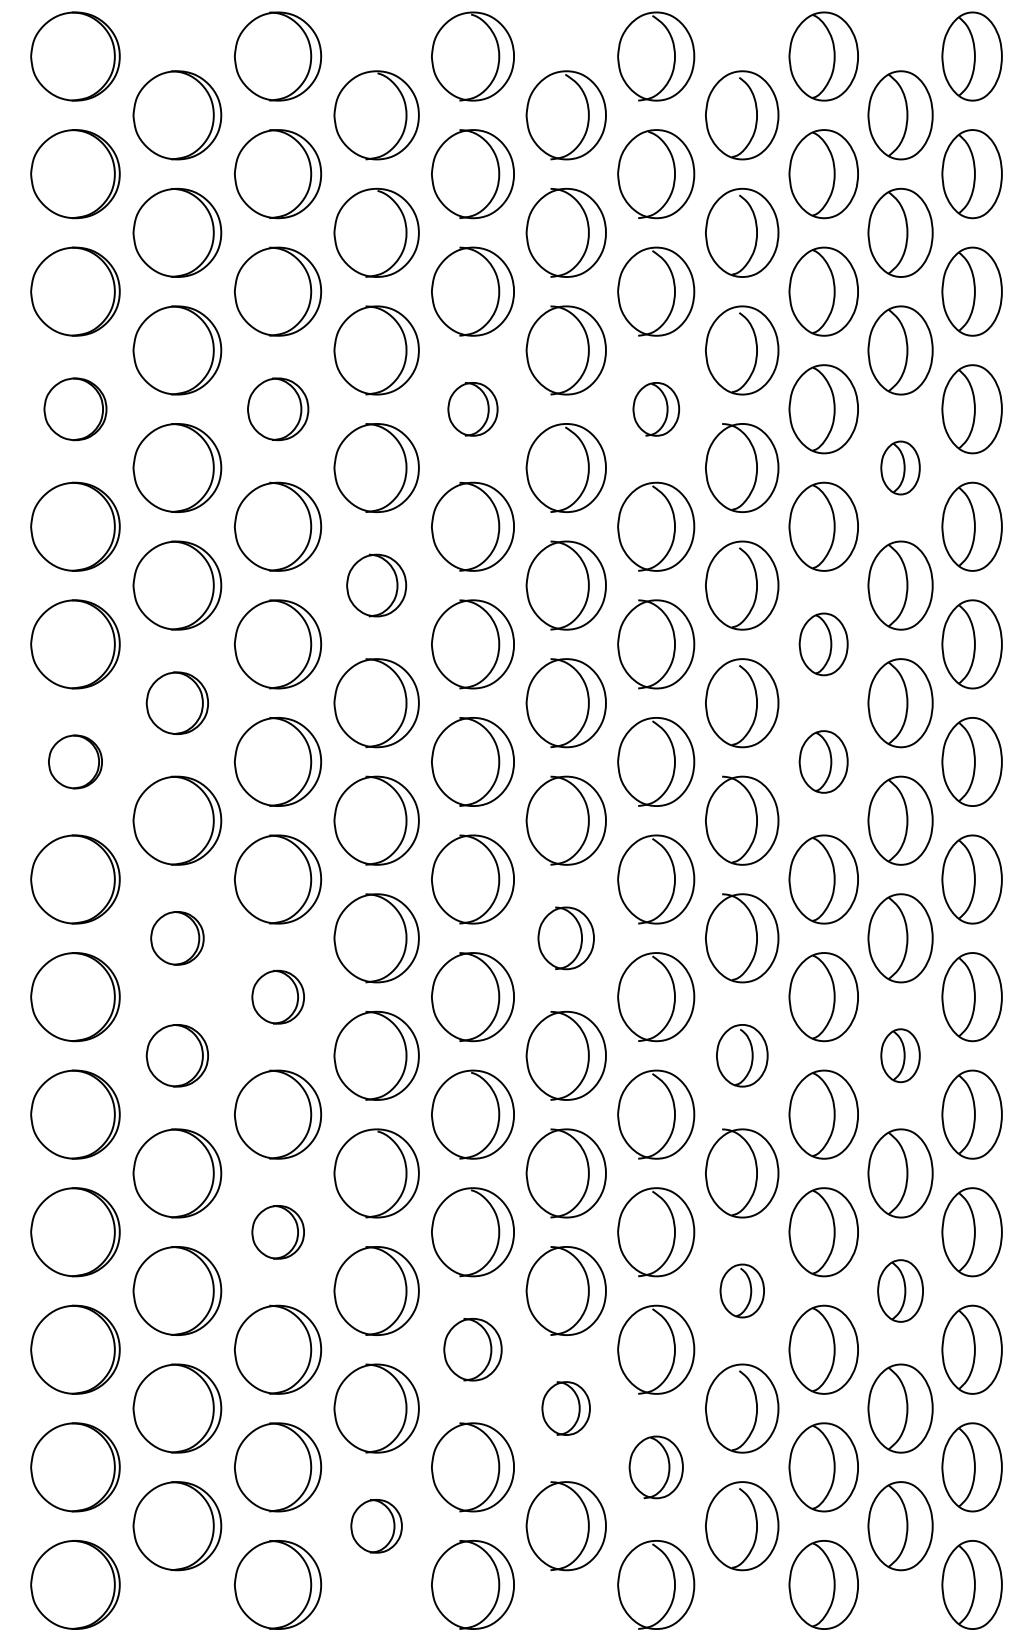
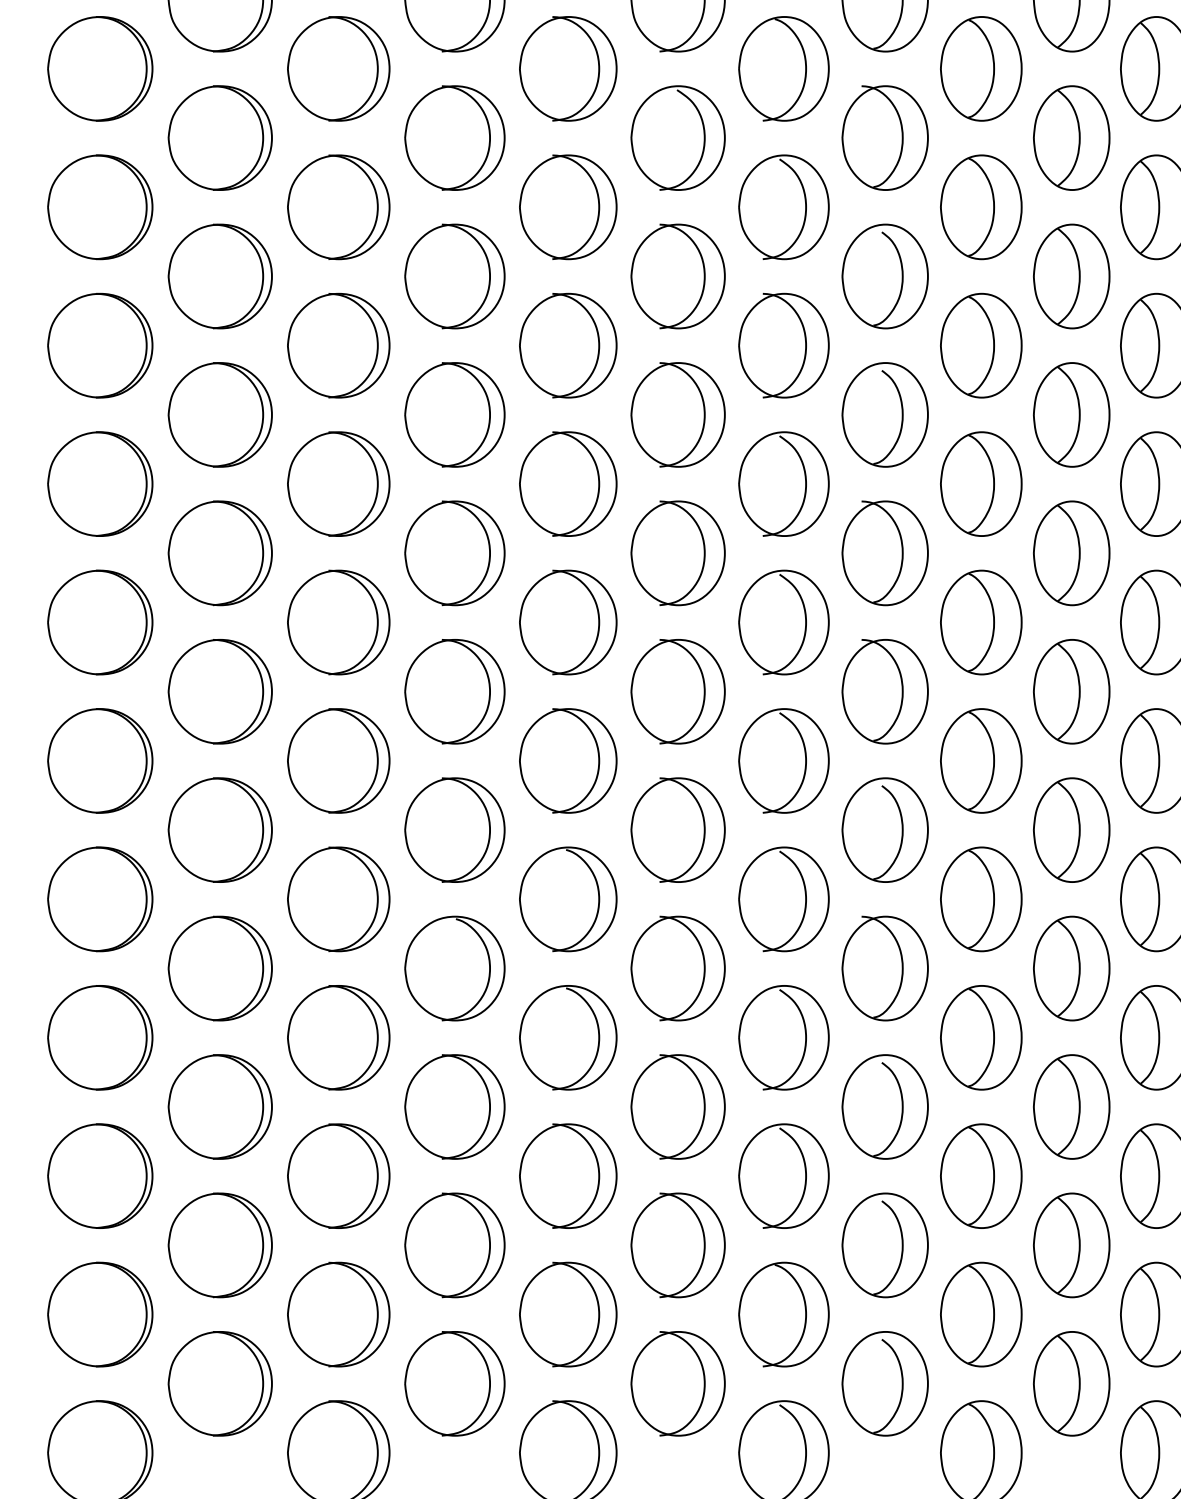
part: (75, 409) -> (100, 69), size x1.43
part: (278, 409) -> (339, 69), size x1.43
part: (472, 409) -> (567, 69), size x1.67
part: (656, 409) -> (784, 69), size x1.67
part: (900, 467) -> (1071, 137), size x1.67
part: (376, 585) -> (454, 276), size x1.43
part: (823, 644) -> (980, 345), size x1.43
part: (177, 703) -> (220, 415), size x1.43
part: (75, 761) -> (100, 483), size x1.67
part: (823, 761) -> (980, 483), size x1.43
part: (177, 938) -> (220, 691), size x1.67
part: (565, 938) -> (677, 691), size x1.43
part: (278, 997) -> (339, 761), size x1.67
part: (177, 1055) -> (220, 829), size x1.43
part: (742, 1055) -> (885, 829), size x1.43
part: (900, 1055) -> (1071, 829), size x1.67
part: (278, 1232) -> (339, 1038), size x1.67
part: (742, 1290) -> (885, 1106), size x1.67
part: (900, 1290) -> (1071, 1106), size x1.43
part: (472, 1349) -> (567, 1175), size x1.43
part: (565, 1408) -> (677, 1245), size x1.67
part: (656, 1467) -> (784, 1314), size x1.43
part: (376, 1526) -> (454, 1384), size x1.67

